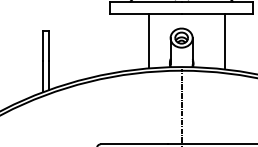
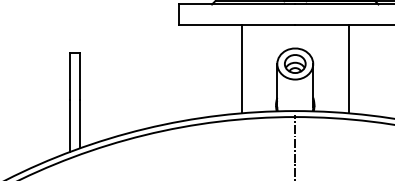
line: (225, 41) -> (348, 69), moved

